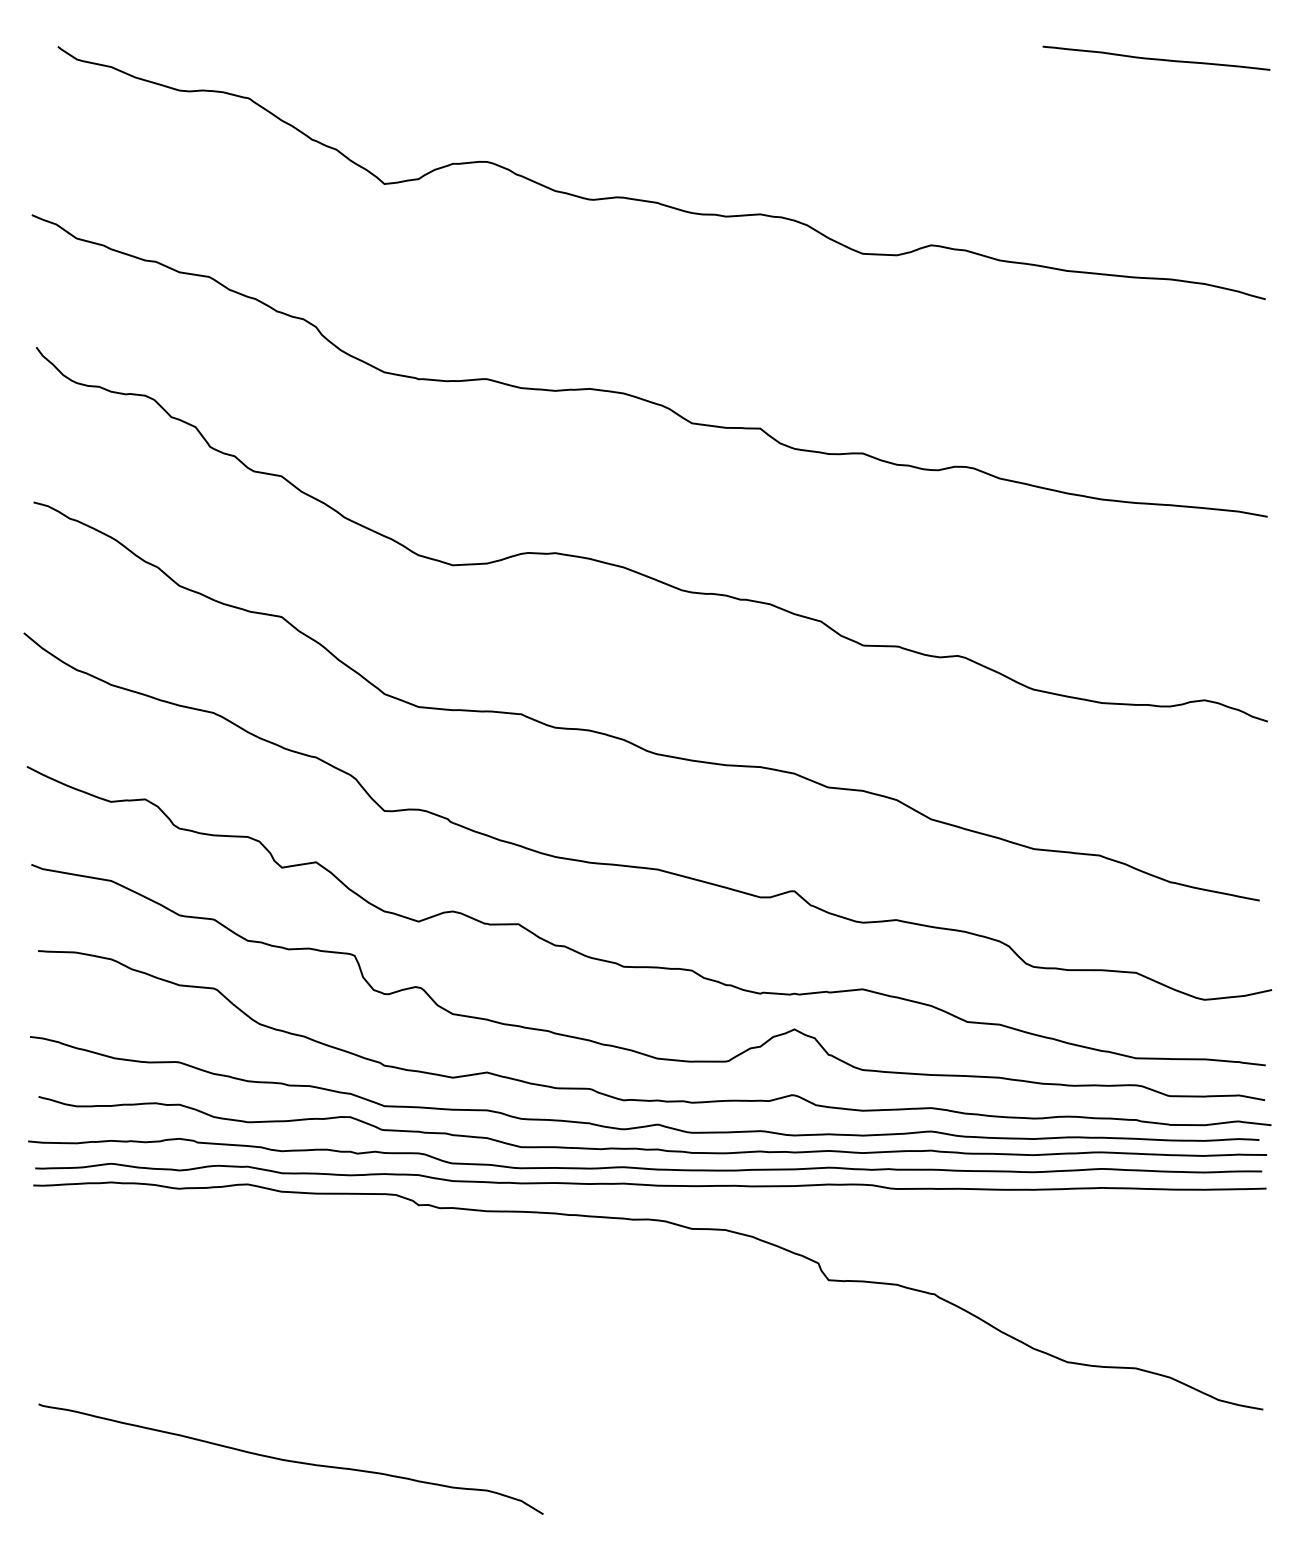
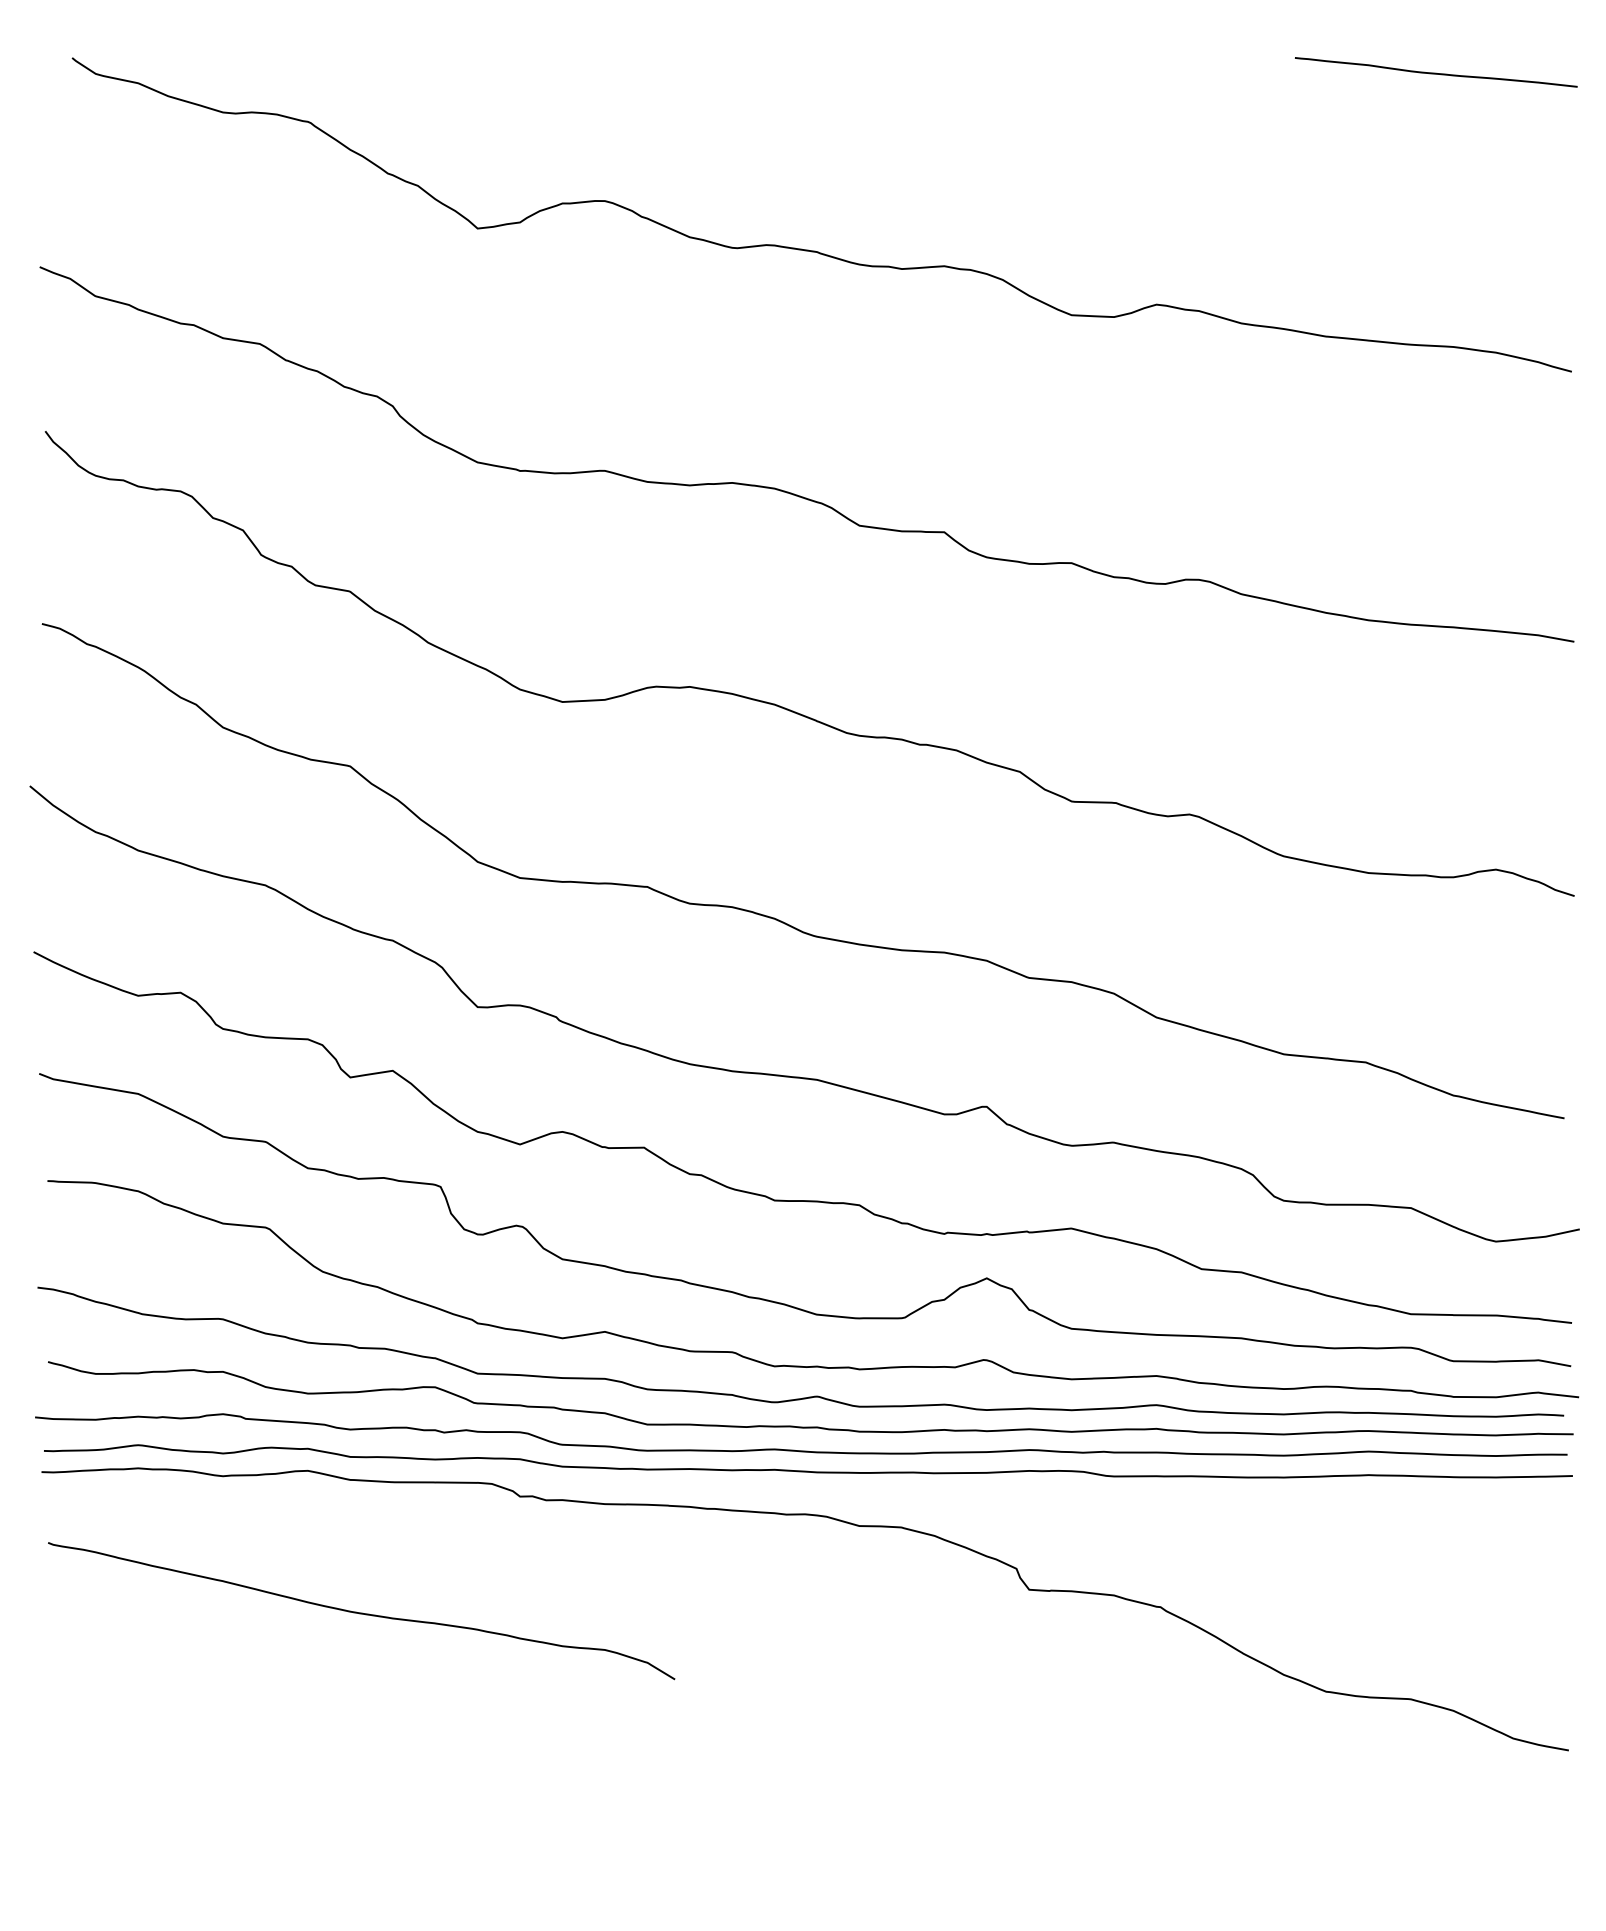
curve: (290, 1460) -> (361, 1612), moved

